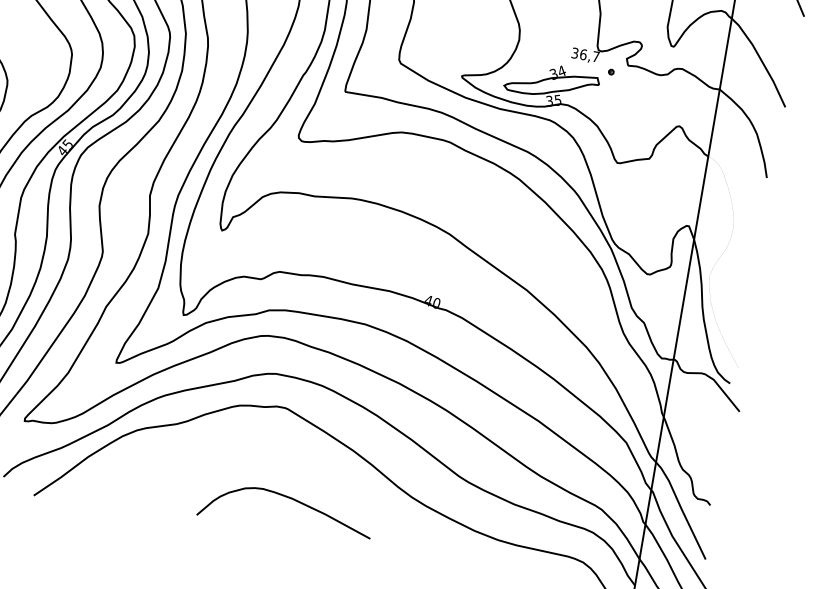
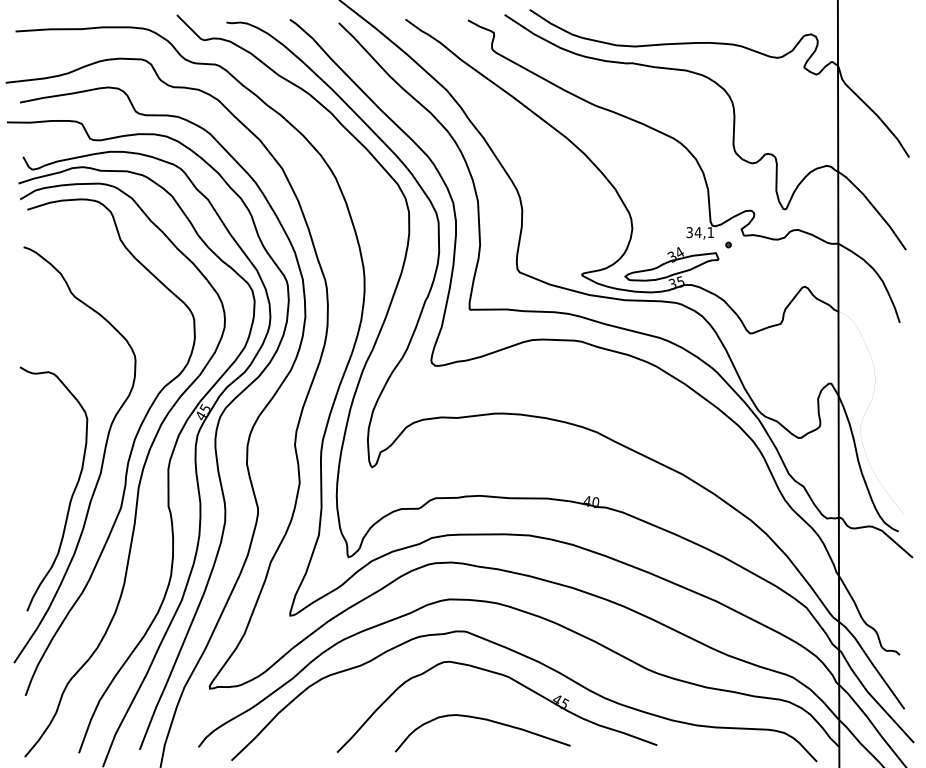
text: (588, 55) -> (703, 232), 36,7 -> 34,1
part: (322, 463) -> (510, 679), added

